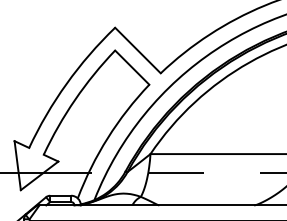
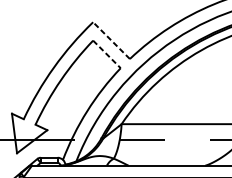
line: (137, 50) -> (111, 40), solid -> dashed
line: (132, 67) -> (107, 54), solid -> dashed

